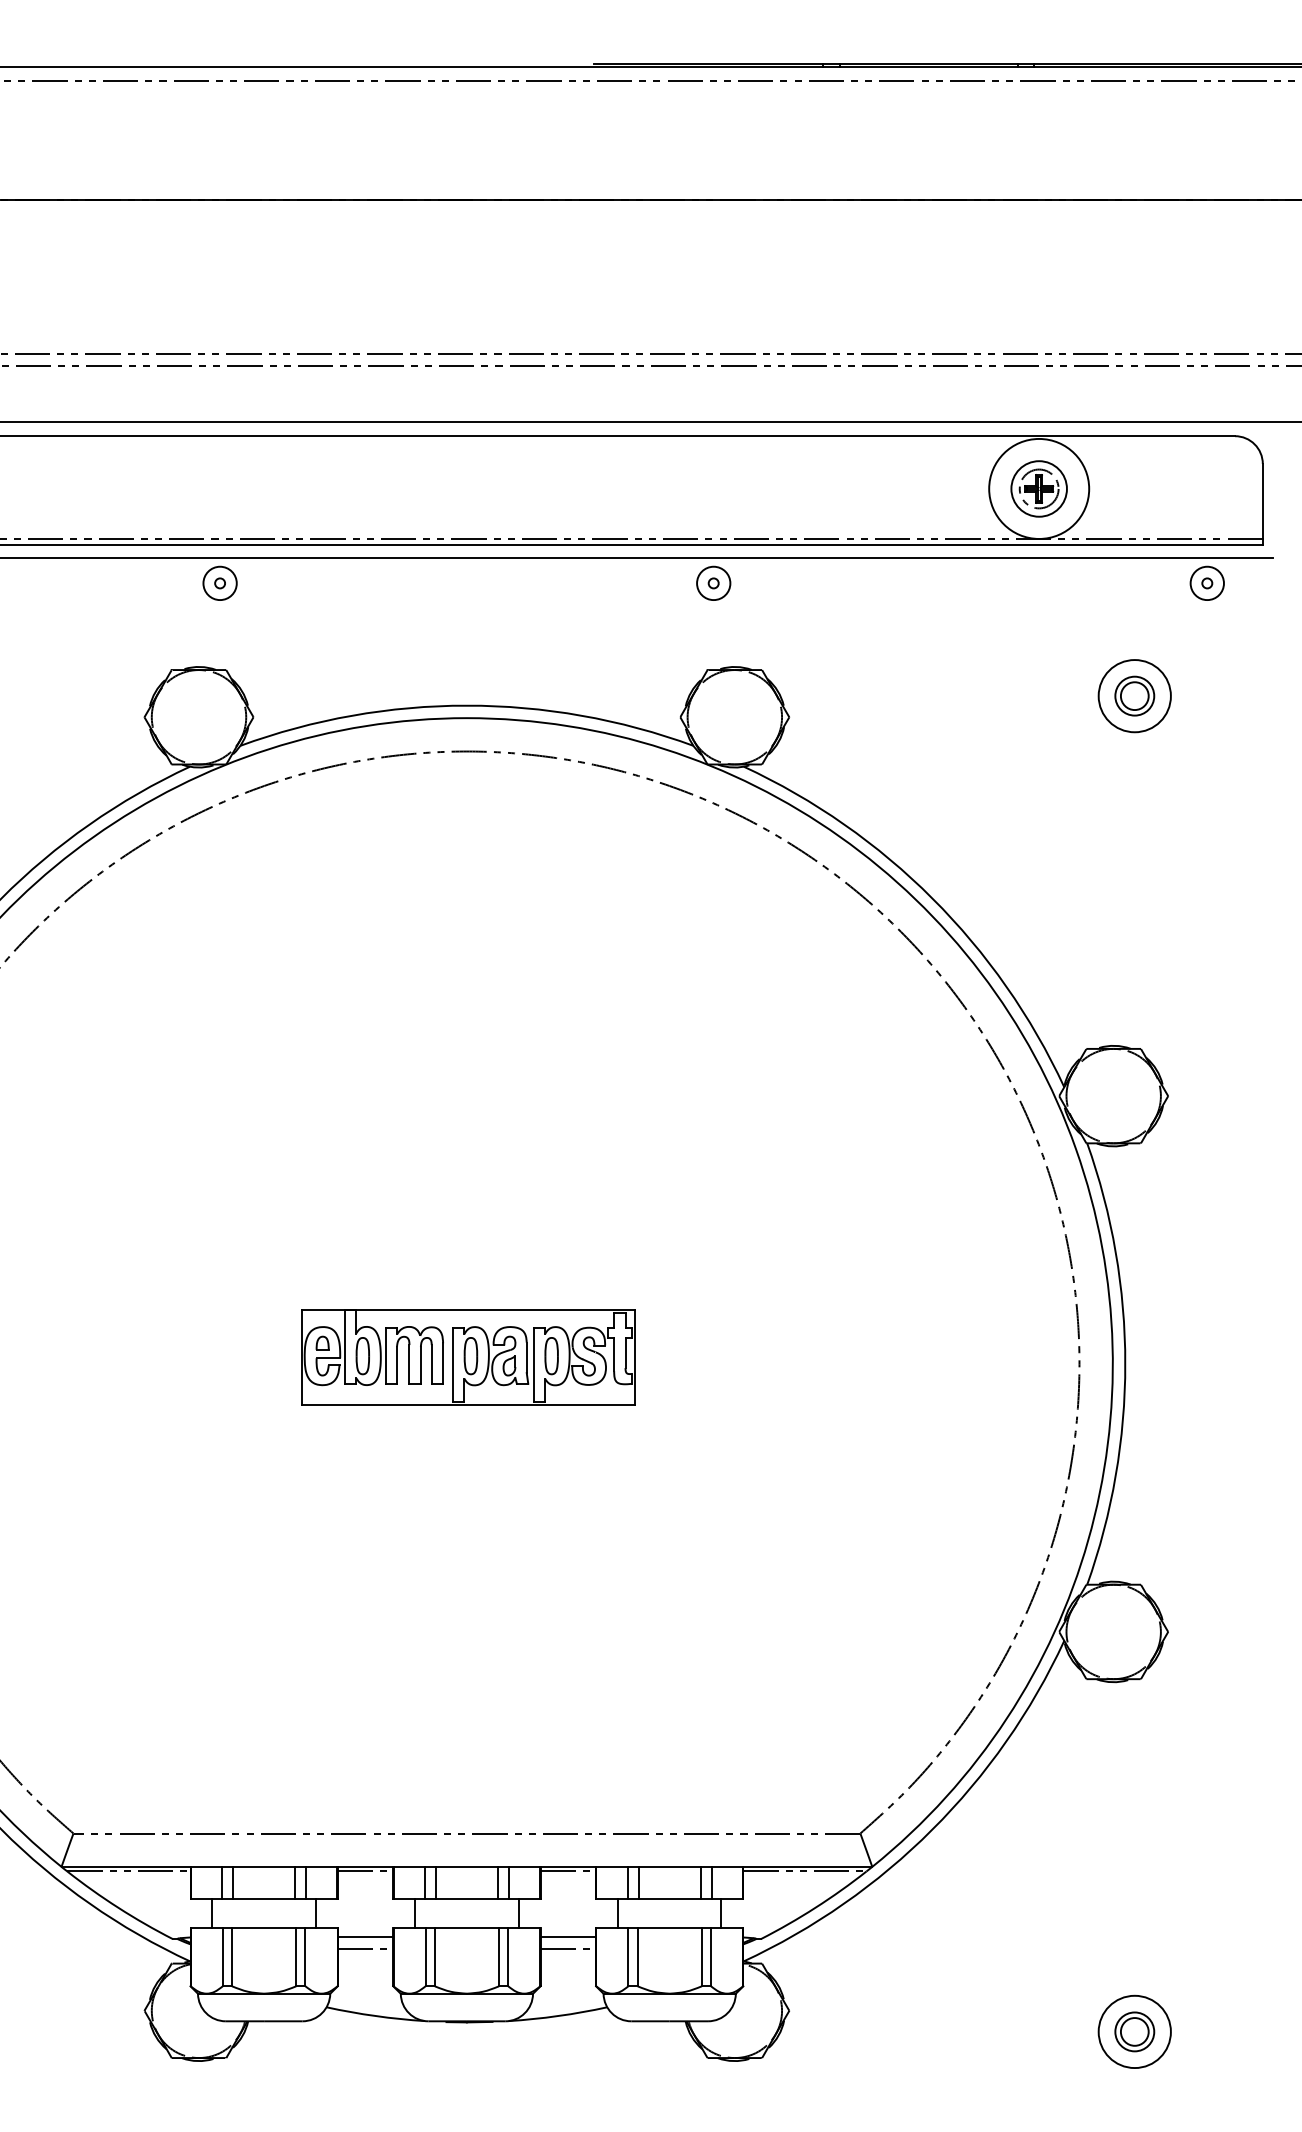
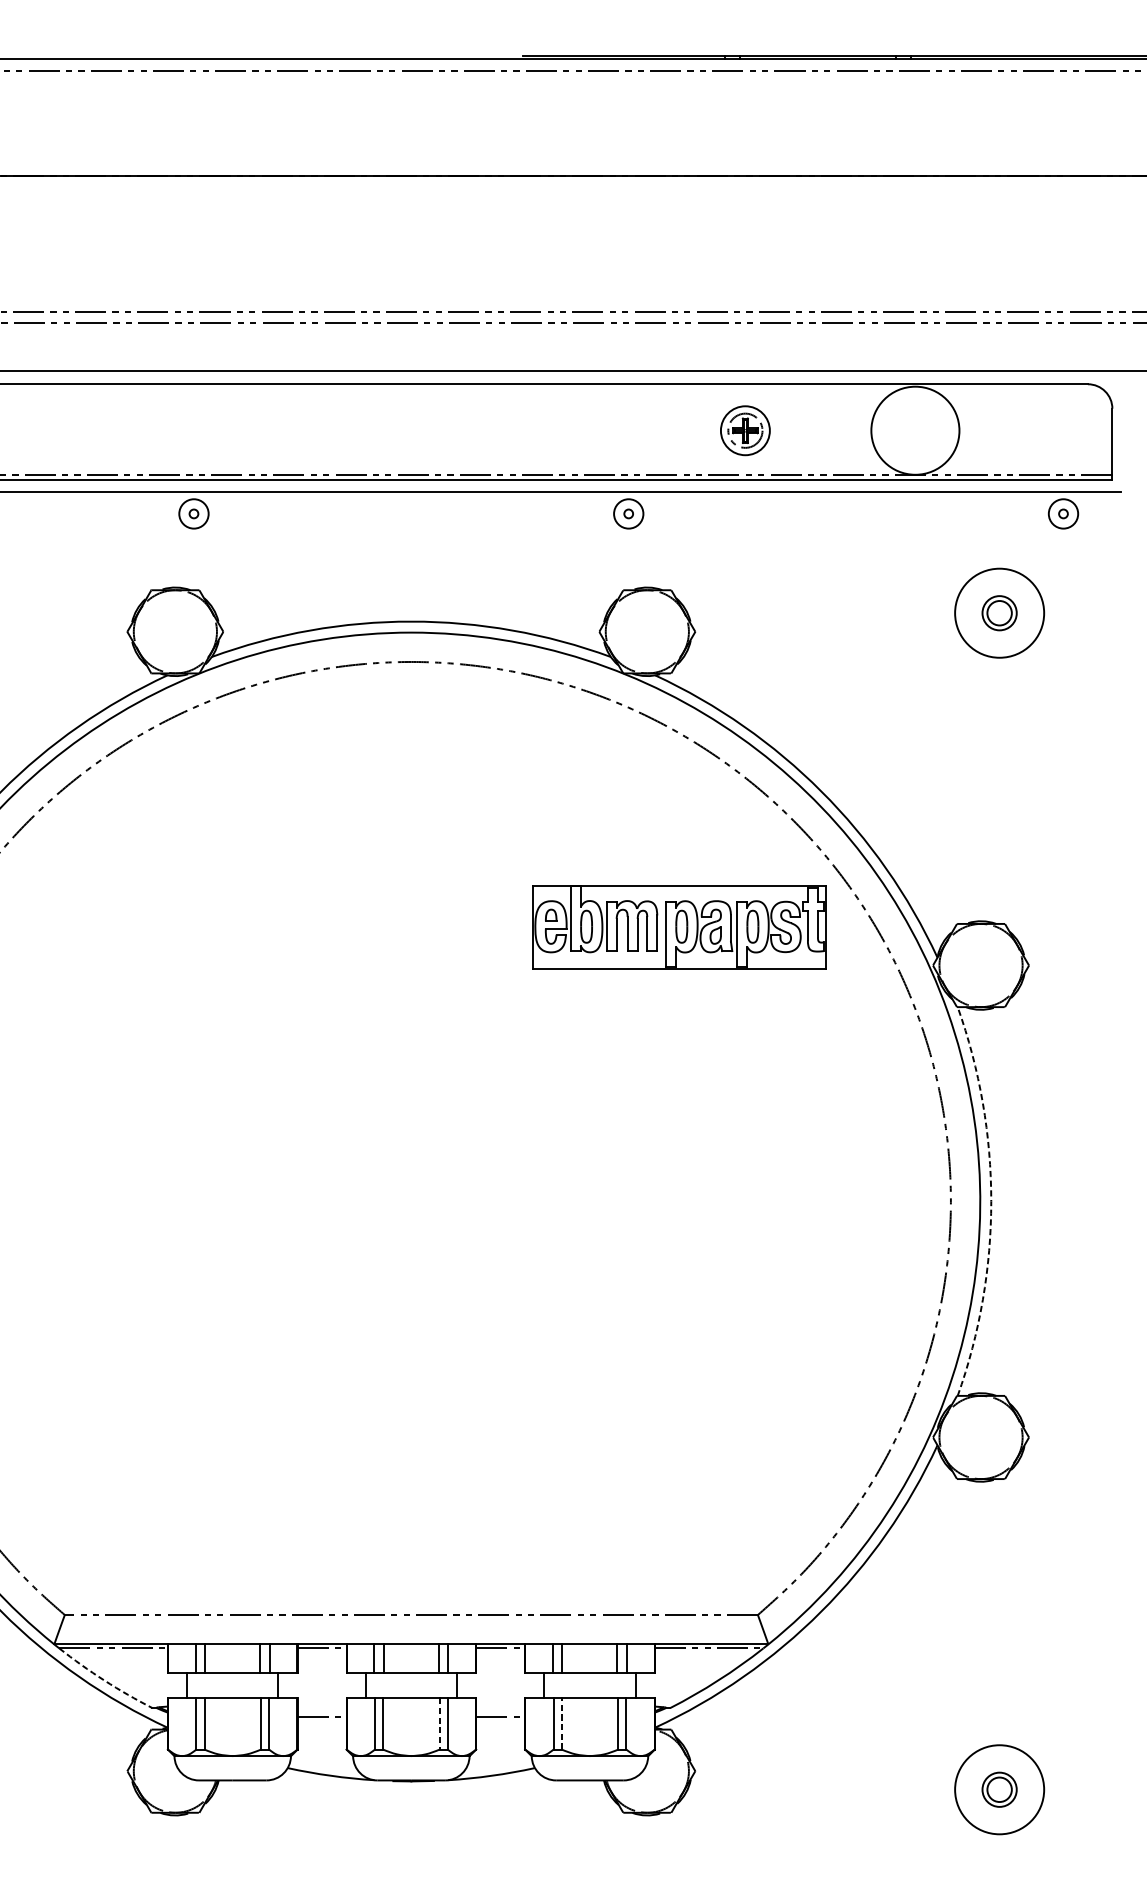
part: (1038, 488) -> (744, 430), moved
circle: (1134, 696) -> (999, 613), size x1.4
part: (468, 1357) -> (679, 927), moved
arc: (1125, 1363) -> (991, 1201), solid -> dashed
arc: (118, 1907) -> (104, 1680), solid -> dashed
line: (365, 1936) -> (322, 1705), removed
line: (568, 1936) -> (500, 1705), removed
line: (637, 1956) -> (561, 1723), solid -> dashed
line: (499, 1957) -> (440, 1724), solid -> dashed
circle: (1134, 2031) -> (999, 1789), size x1.4

